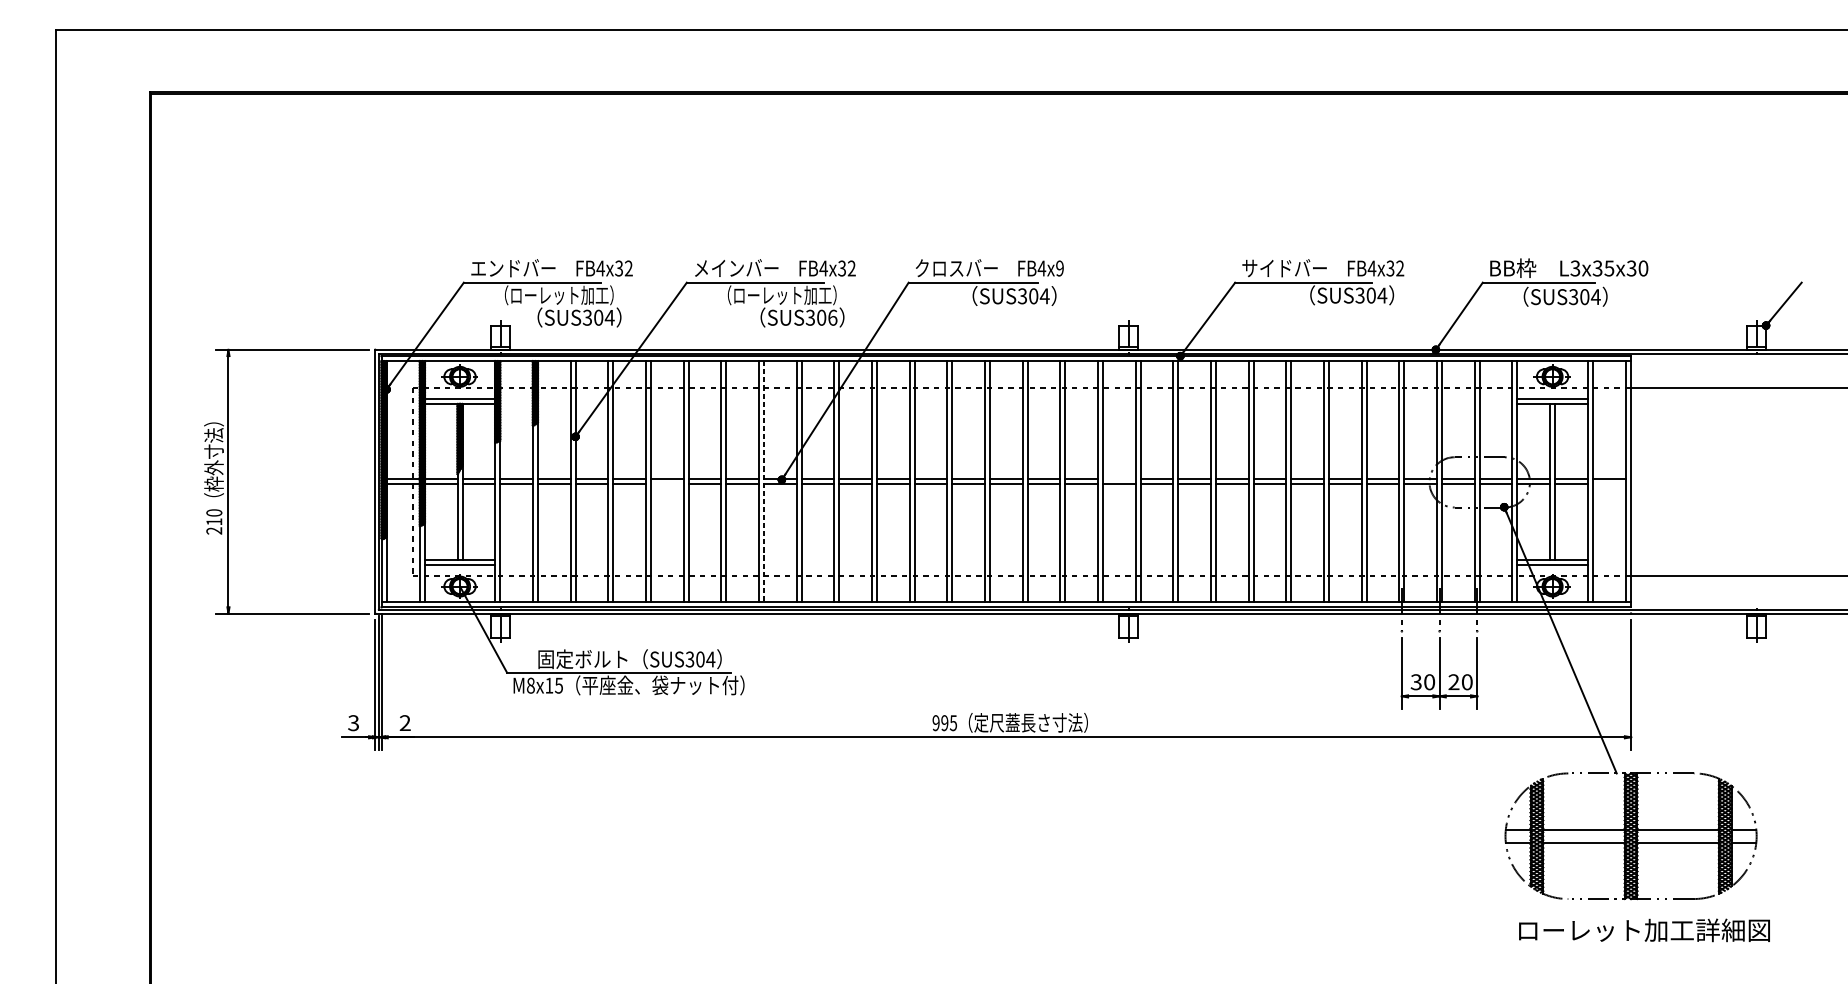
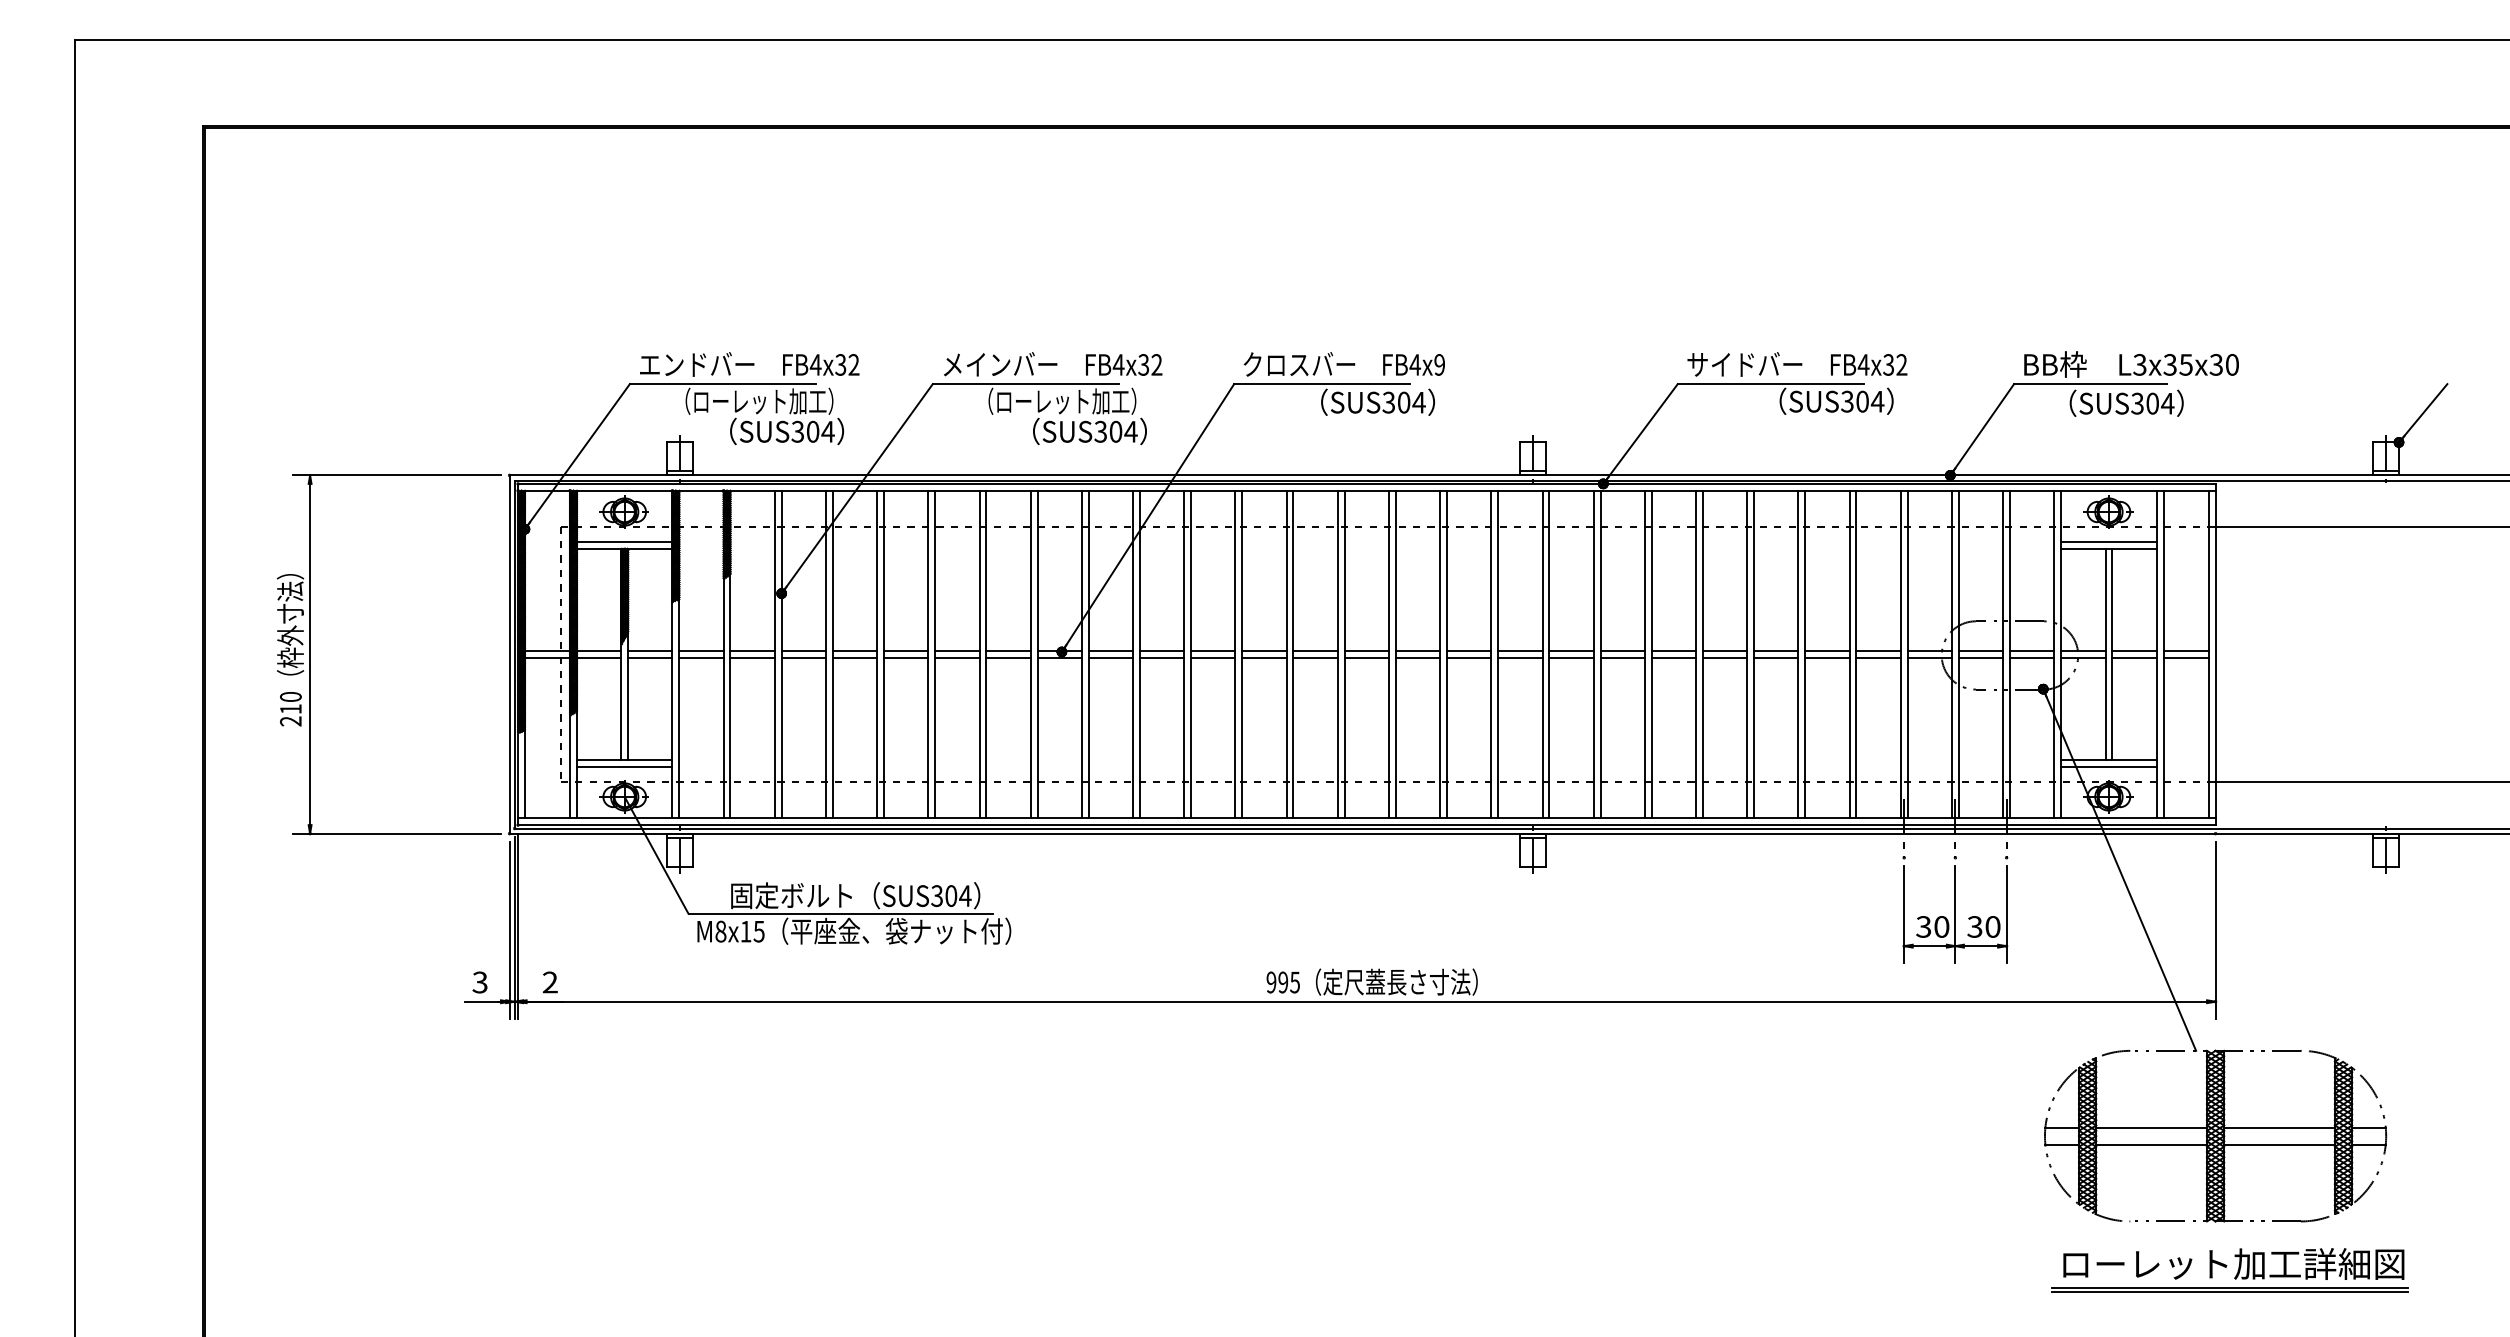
text: (832, 317) -> (1130, 431), SUS306 -> SUS304
line: (1119, 479) -> (1520, 651), added
line: (763, 481) -> (1037, 654), dashed -> solid
line: (667, 483) -> (906, 657), added
line: (1608, 483) -> (2185, 657), added
text: (1453, 681) -> (1974, 926), 20 -> 30
part: (1641, 949) -> (2229, 1289), added

